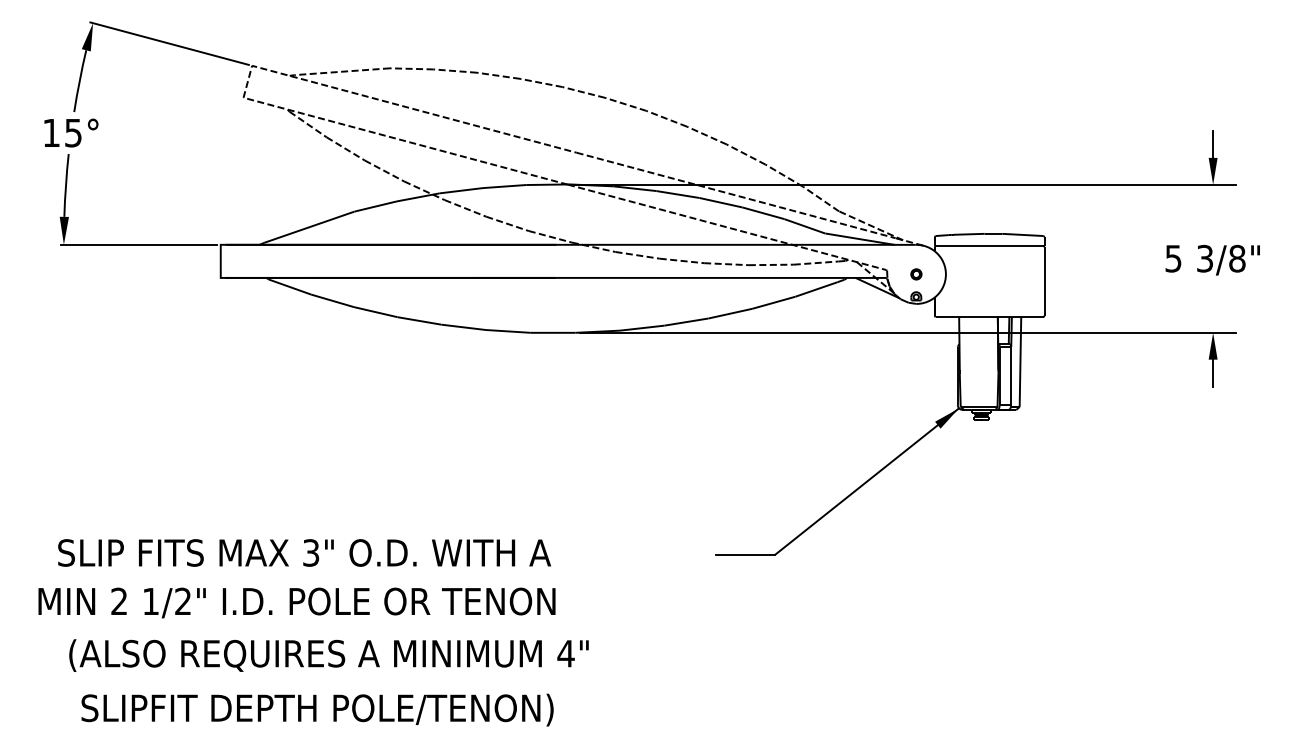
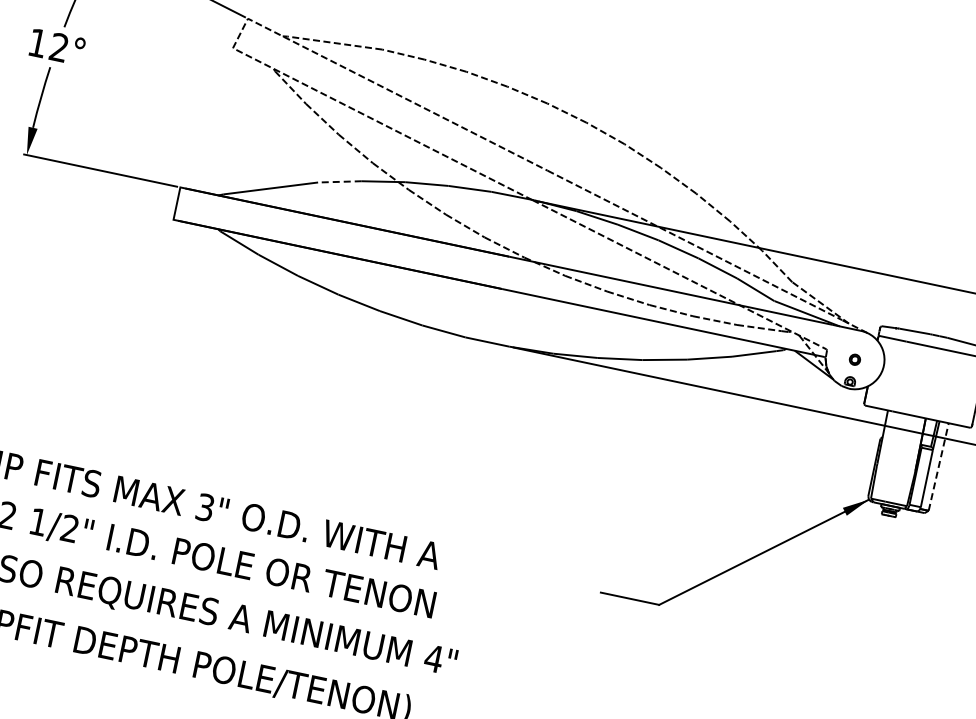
text: (73, 132) -> (59, 47), 15° -> 12°
line: (375, 206) -> (339, 181), solid -> dashed
line: (1020, 362) -> (938, 467), solid -> dashed

